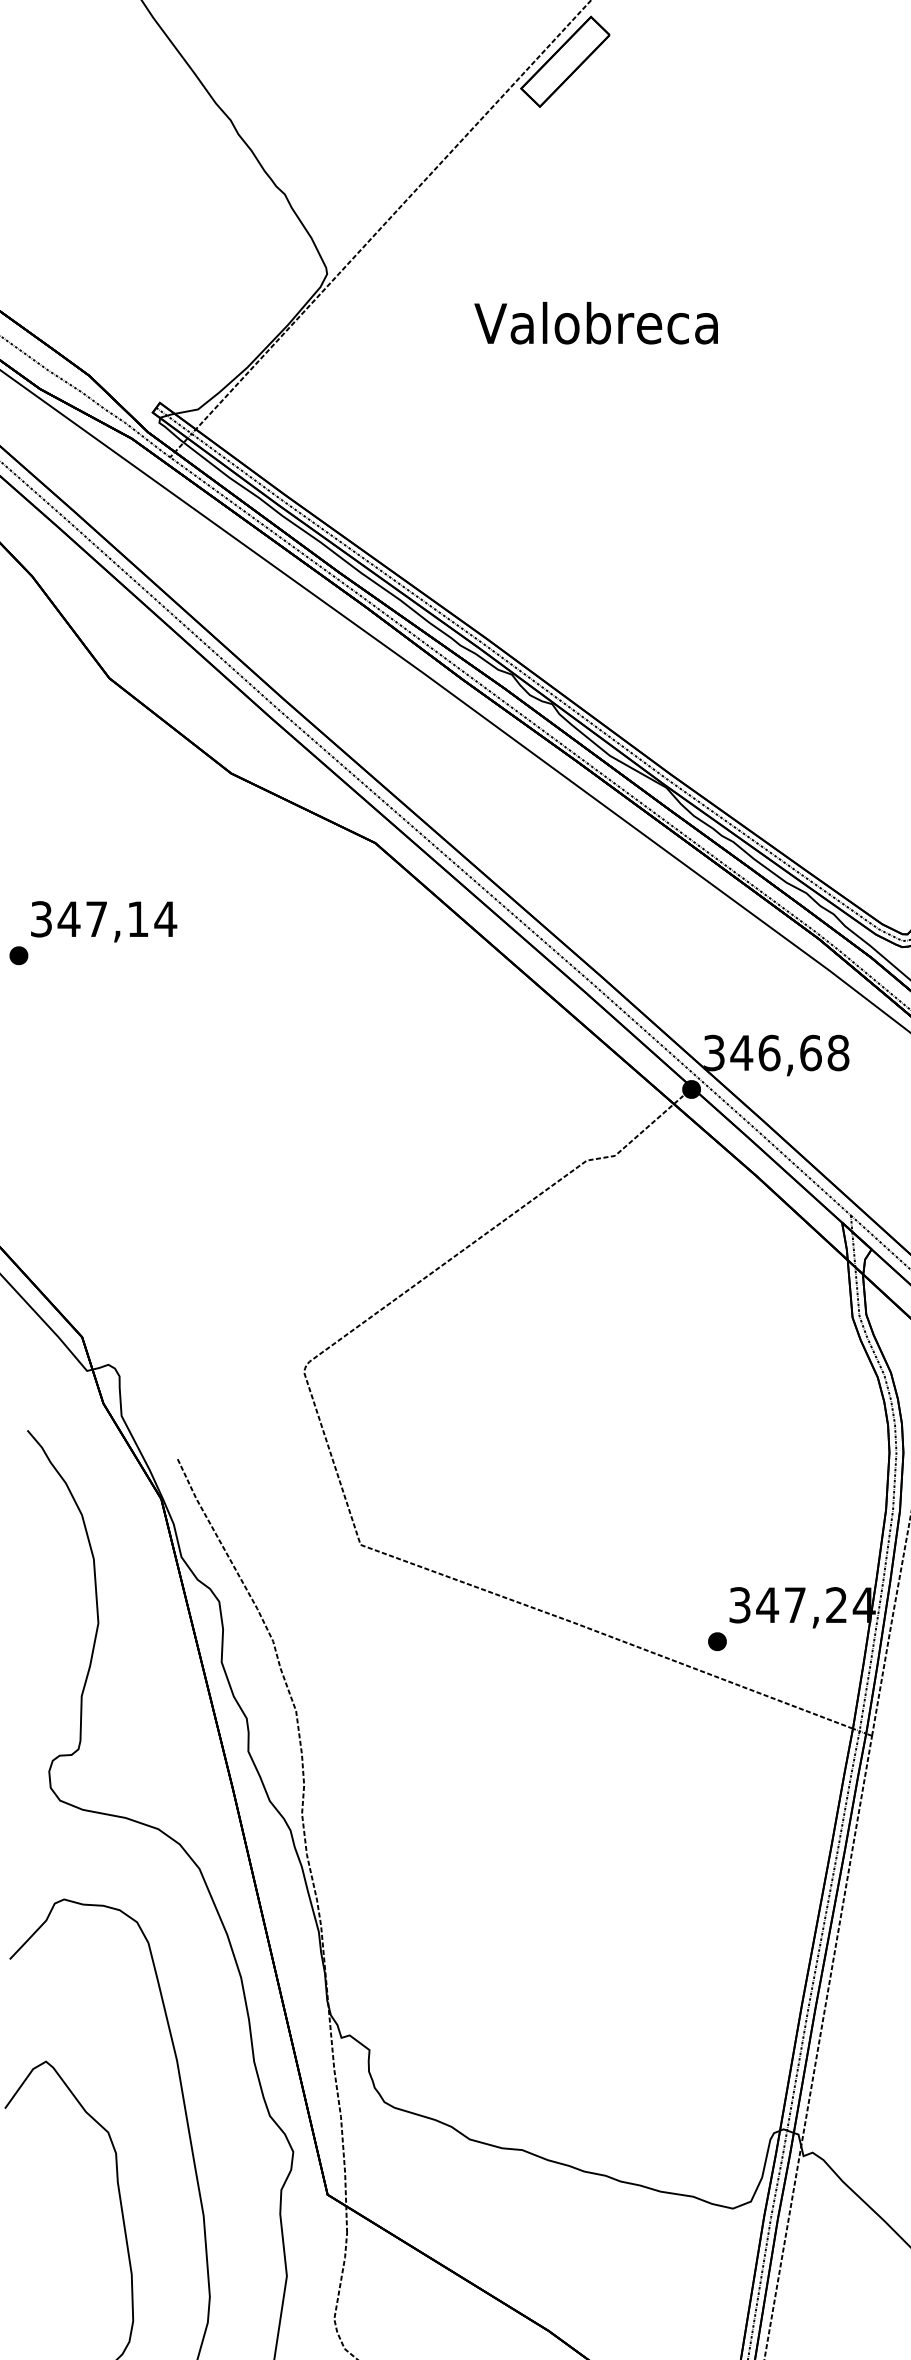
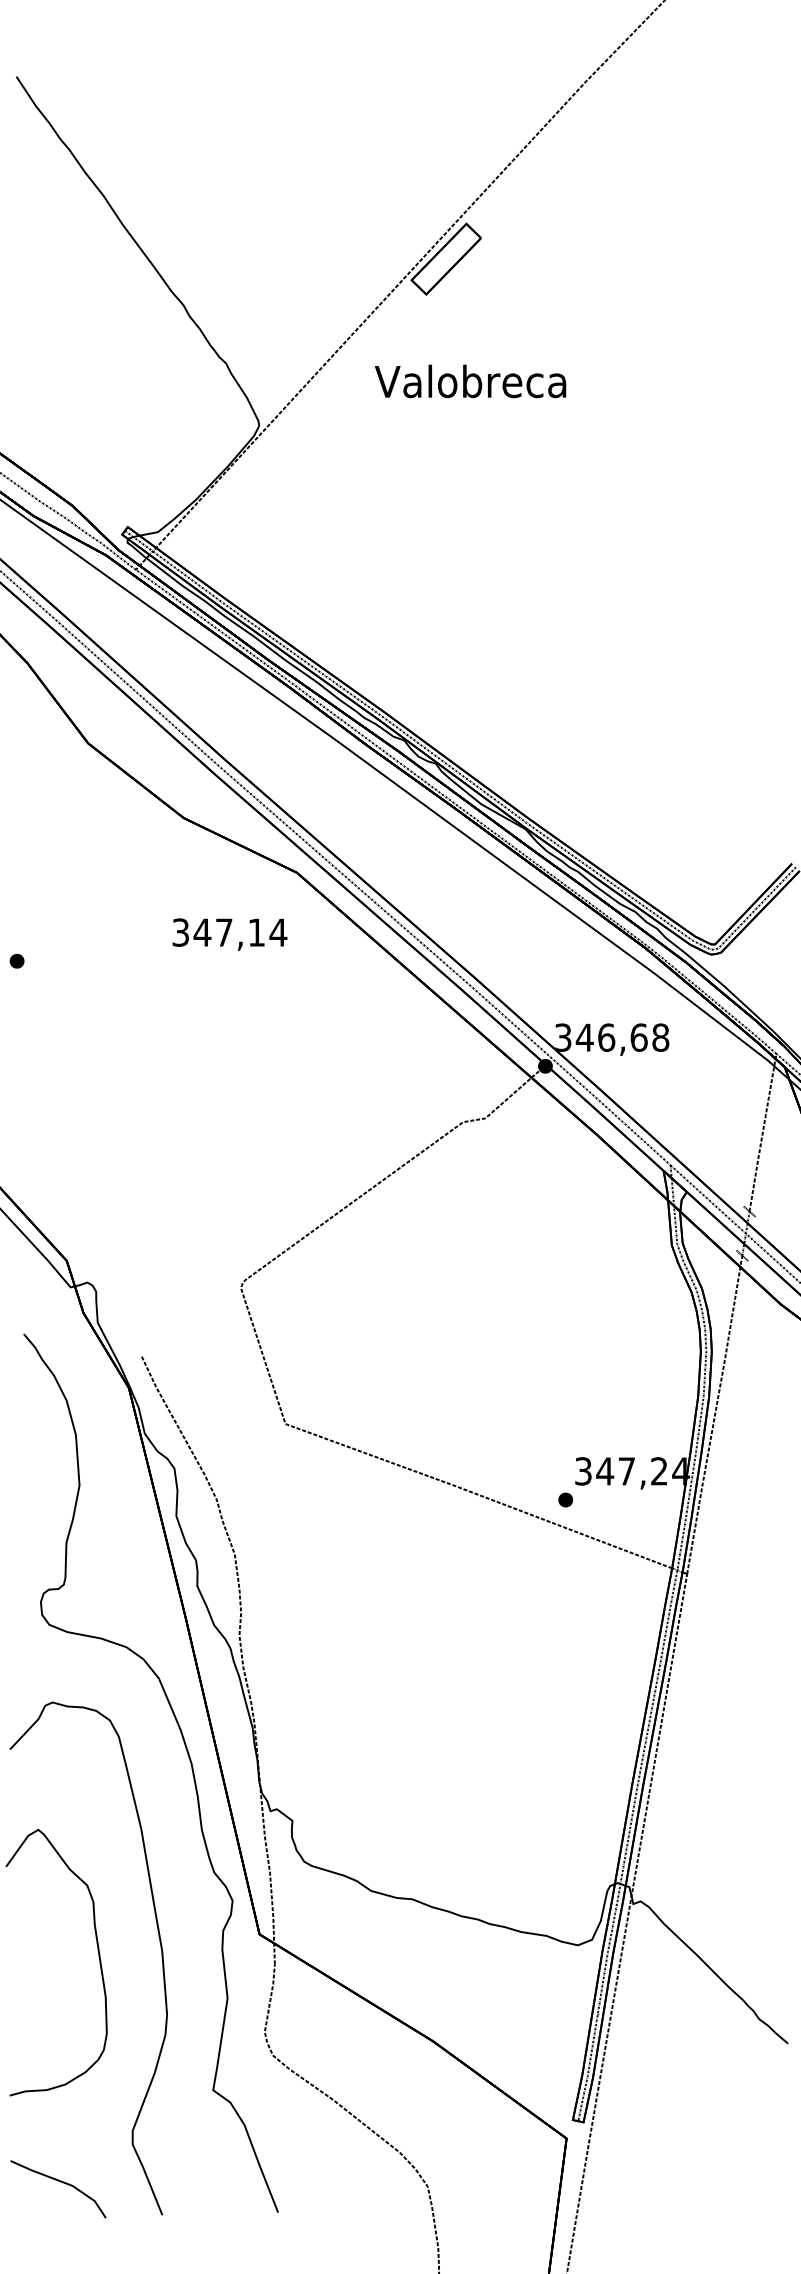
text: (596, 323) -> (470, 381), moved
text: (103, 921) -> (229, 934), moved

